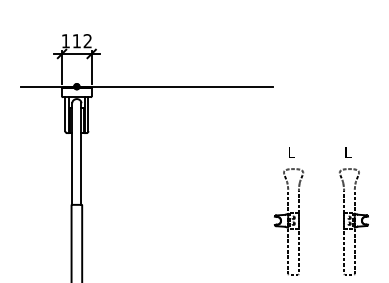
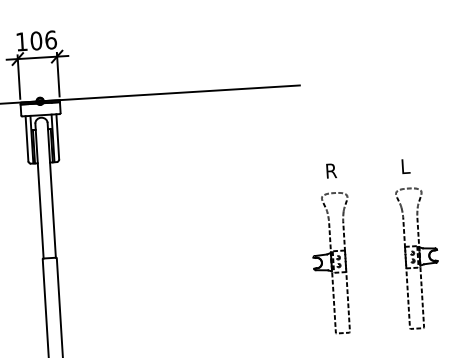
text: (82, 41) -> (43, 40), 112 -> 106
text: (292, 151) -> (331, 169), L -> R

